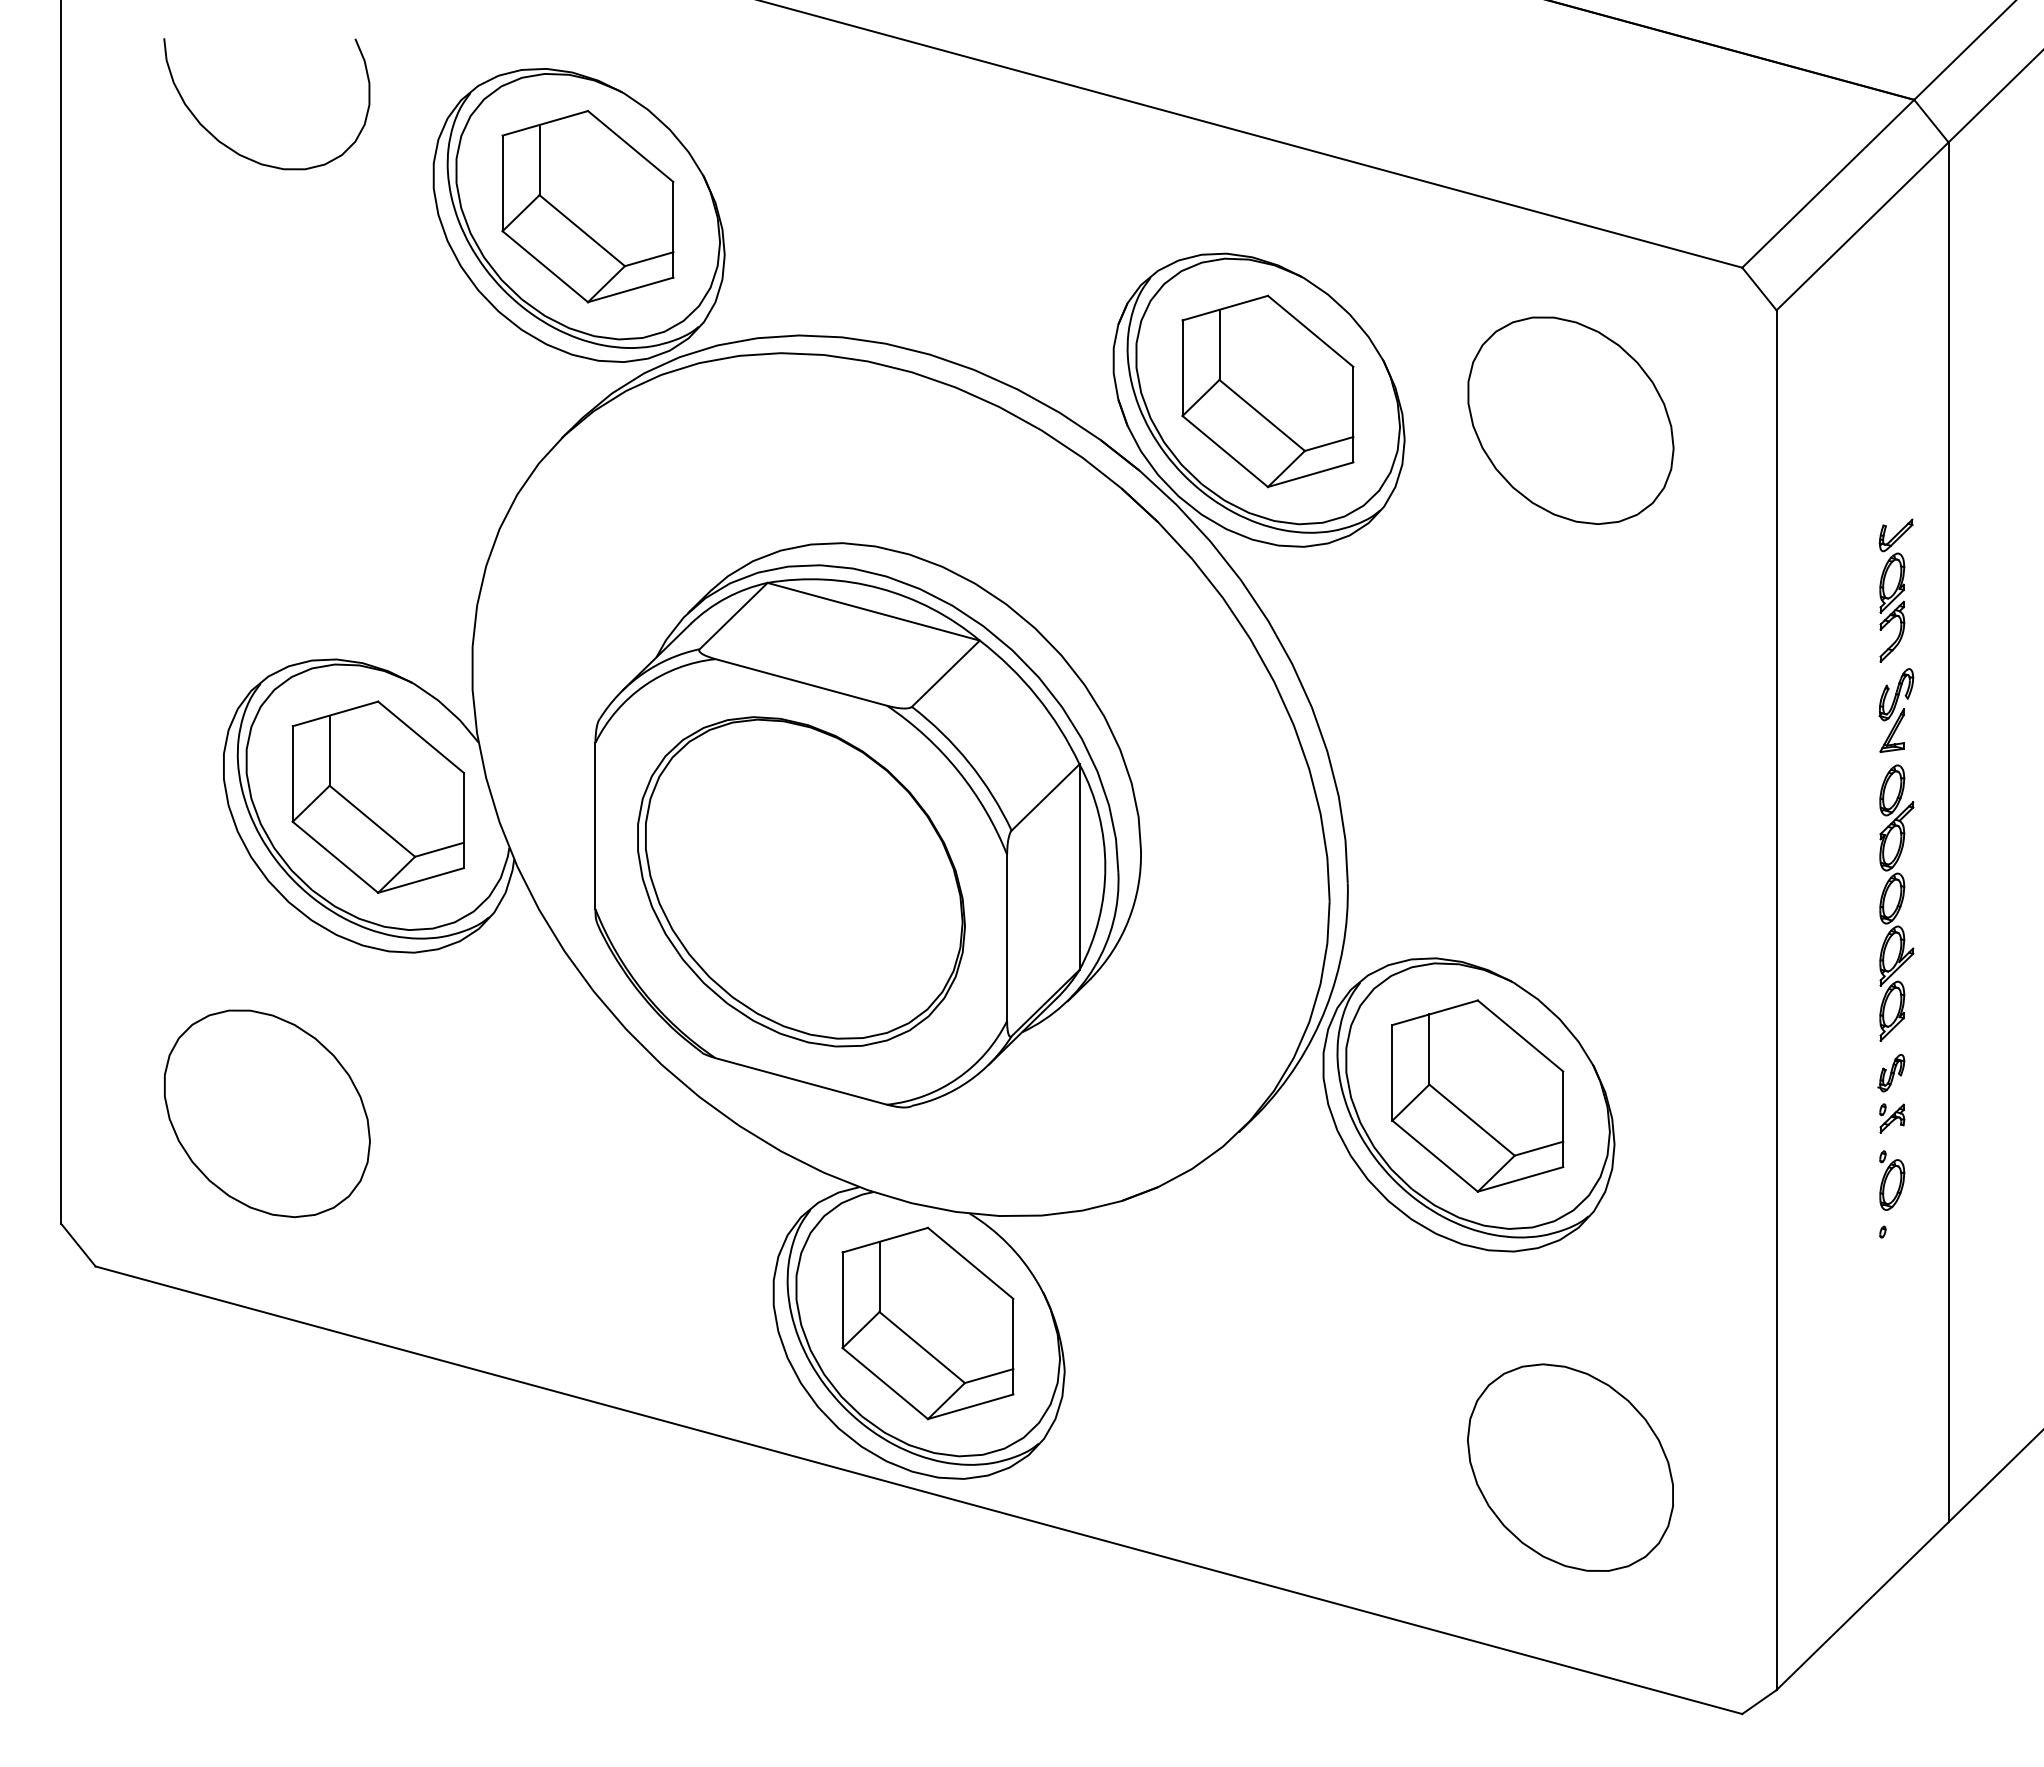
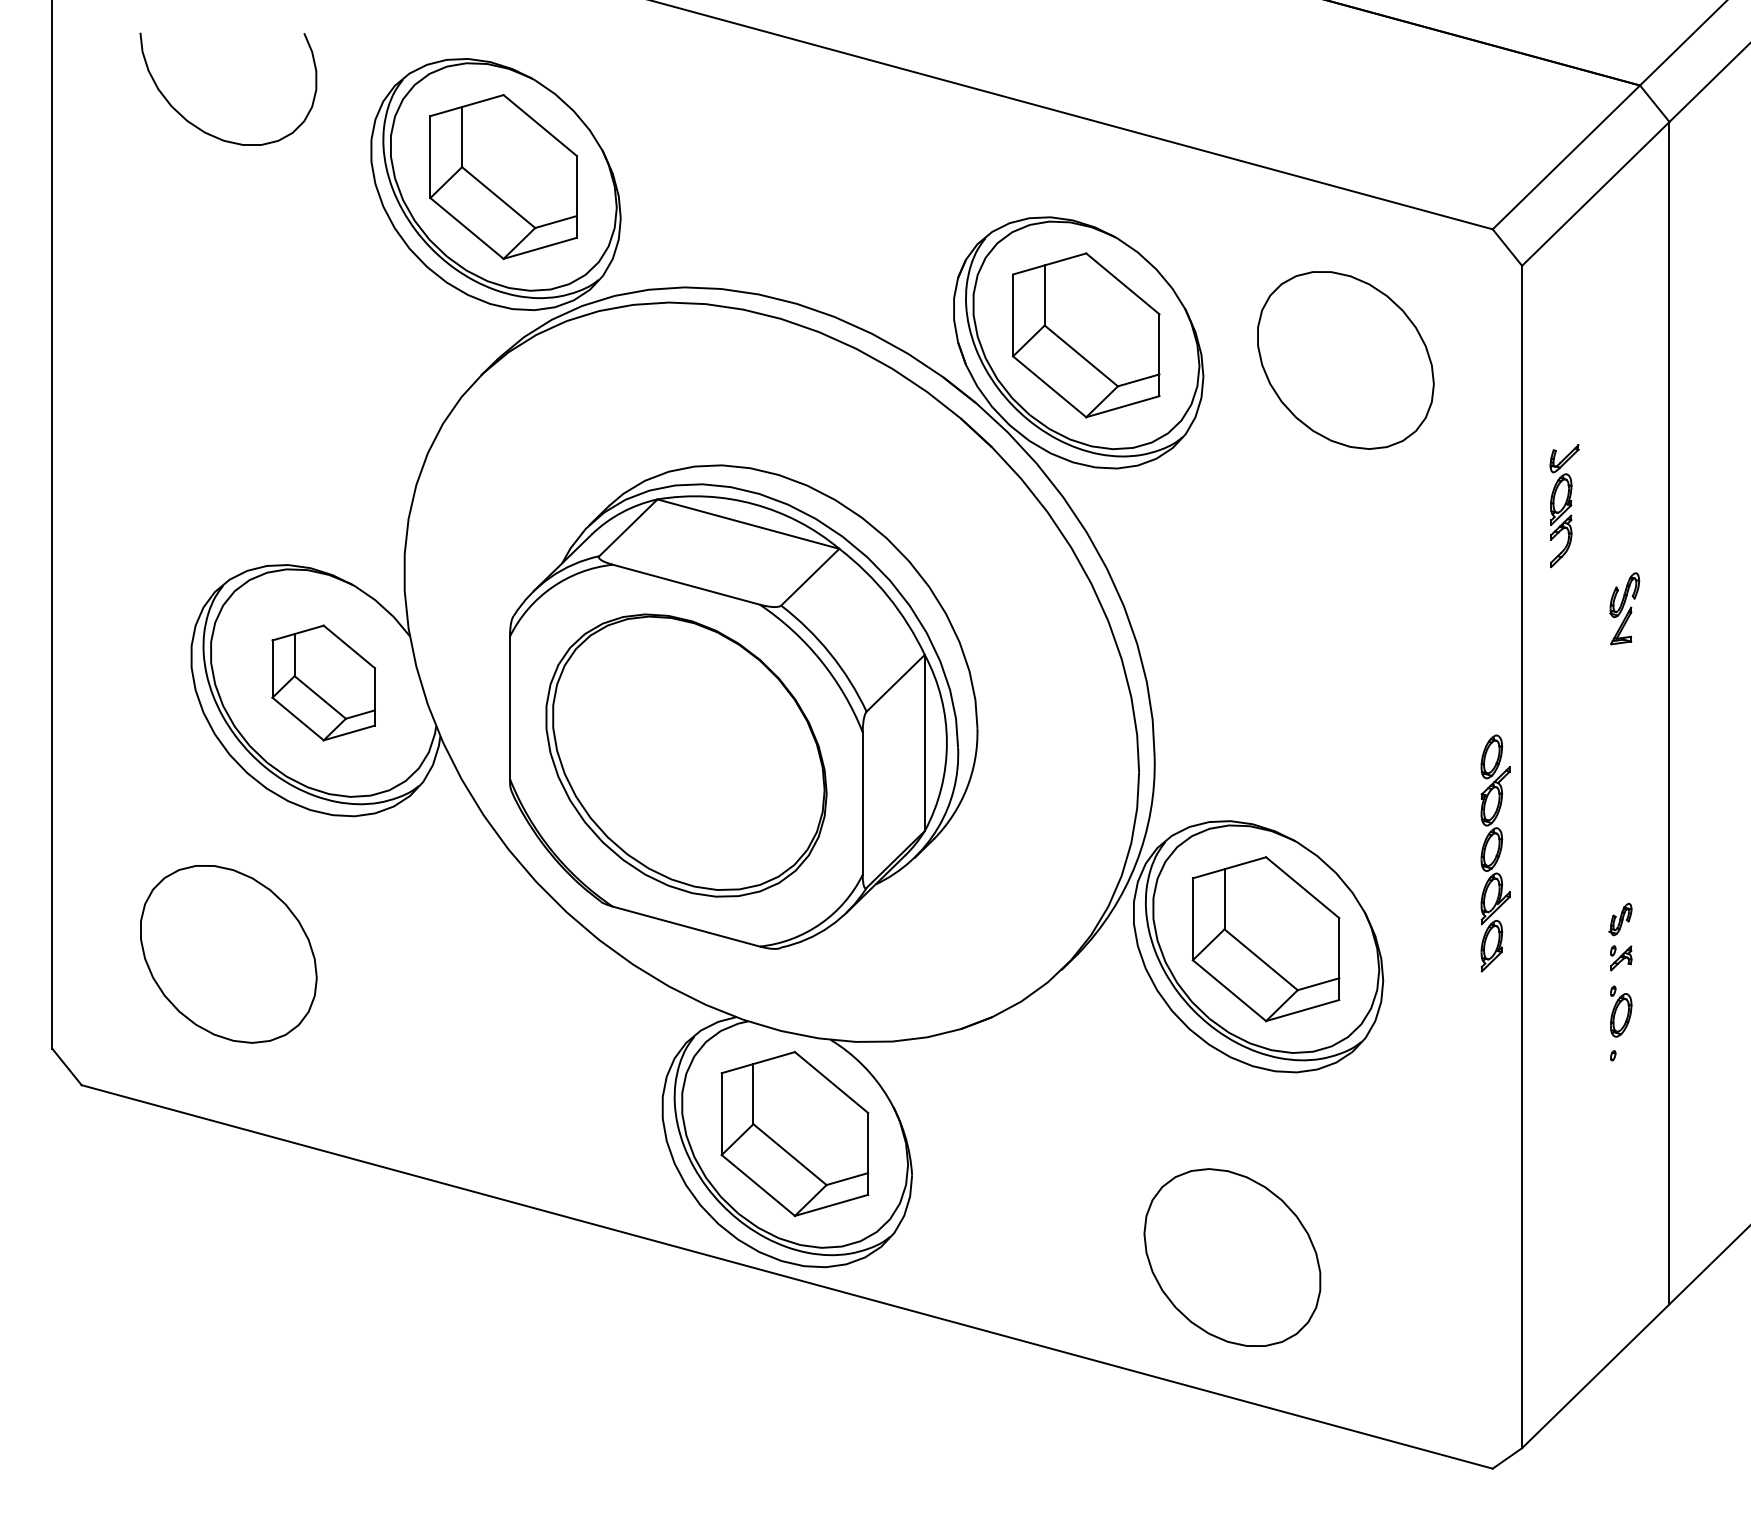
part: (1895, 590) -> (1564, 505), moved
part: (377, 796) -> (323, 682), size x0.7
part: (1896, 902) -> (1495, 852), moved
part: (1570, 1467) -> (1232, 1257), moved

